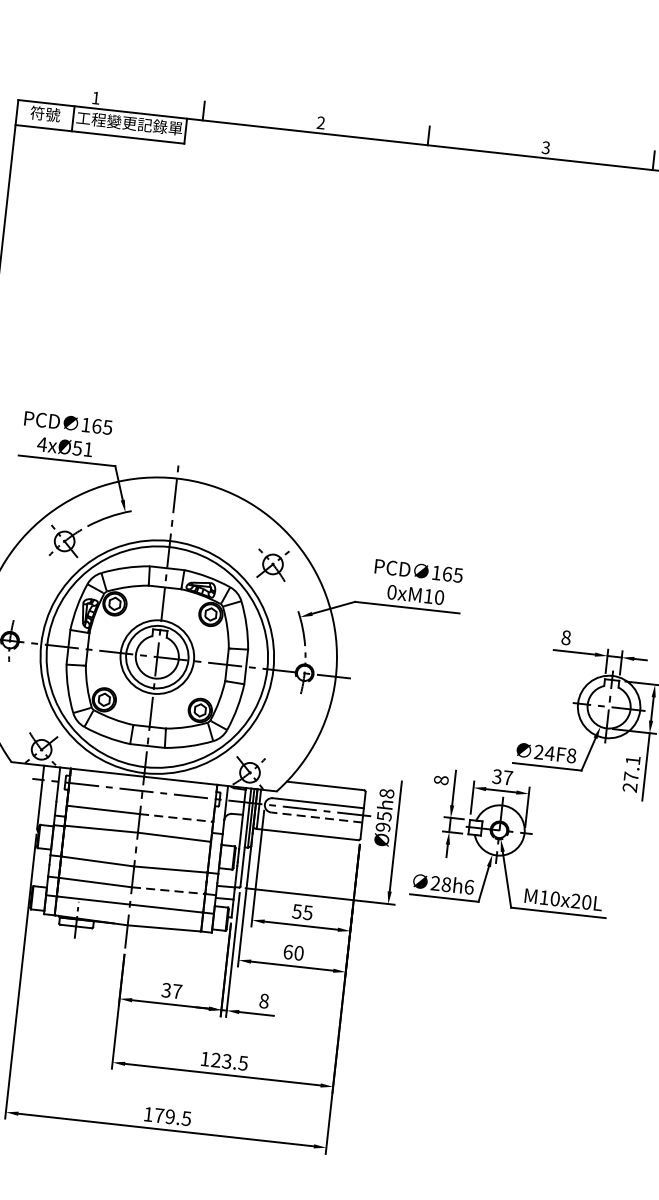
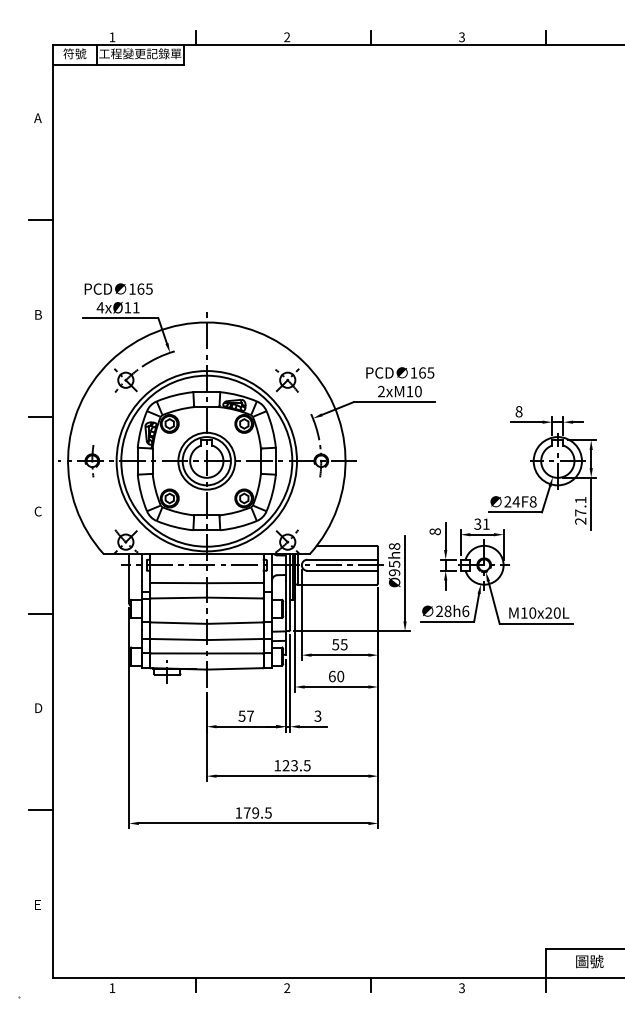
text: (77, 448) -> (127, 307), 4xØ51 -> 4xØ11
text: (392, 592) -> (381, 391), 0xM10 -> 2xM10
text: (507, 776) -> (485, 523), 37 -> 31
line: (316, 817) -> (342, 570), dashed -> solid
line: (176, 818) -> (235, 583), dashed -> solid
line: (168, 890) -> (235, 639), dashed -> solid
text: (167, 989) -> (242, 715), 37 -> 57
text: (263, 1000) -> (317, 715), 8 -> 3

